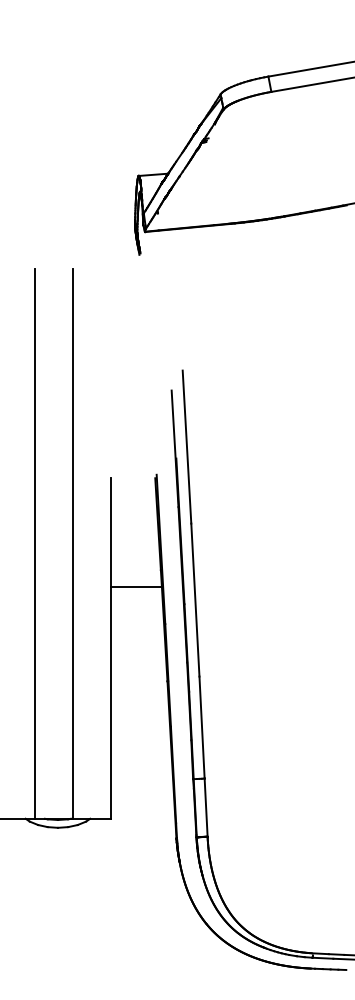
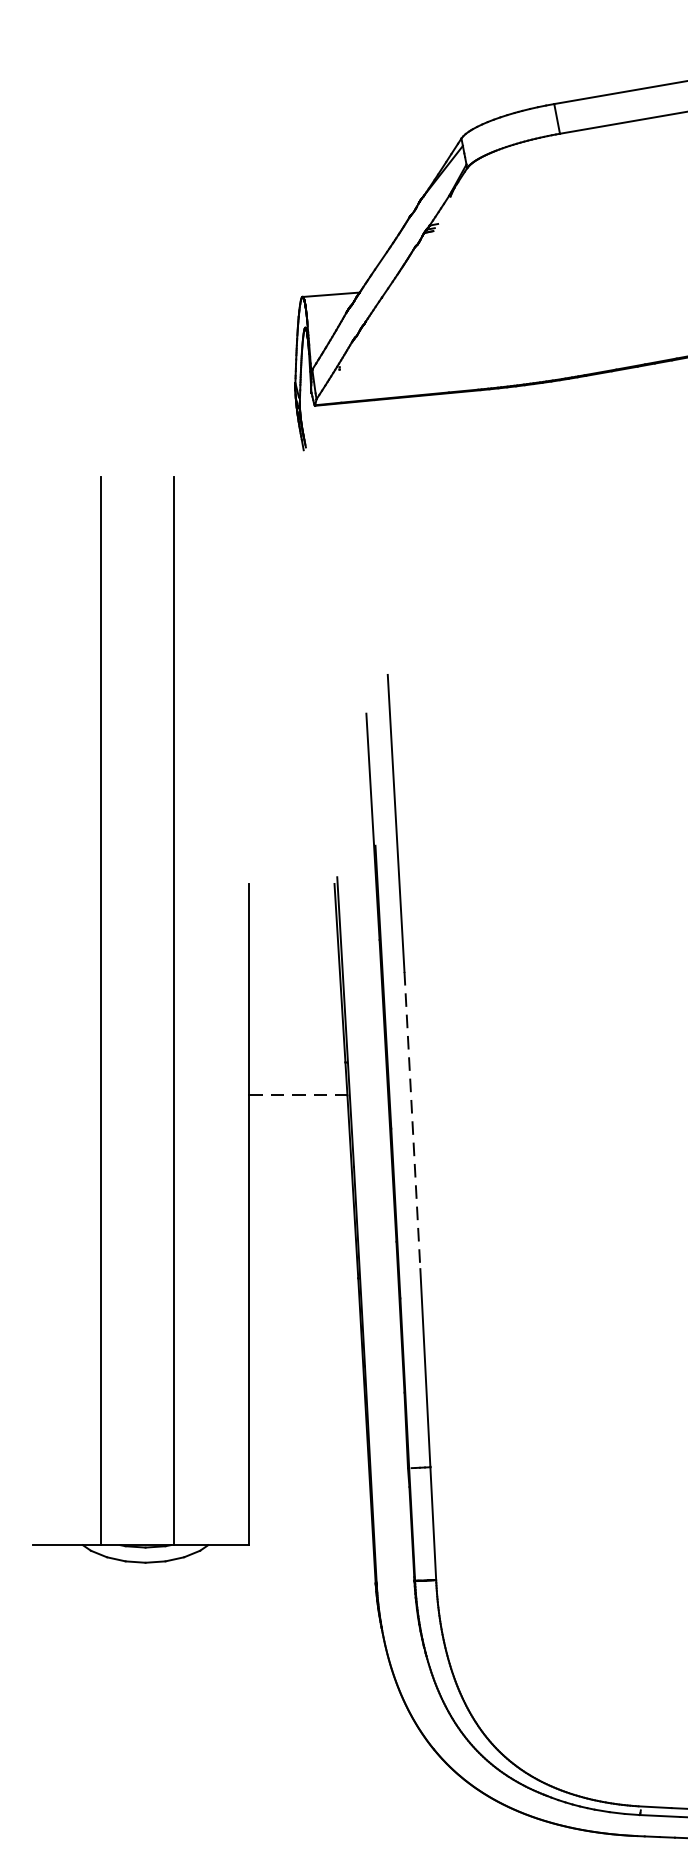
line: (137, 587) -> (300, 1096), solid -> dashed
line: (195, 600) -> (412, 1121), solid -> dashed

